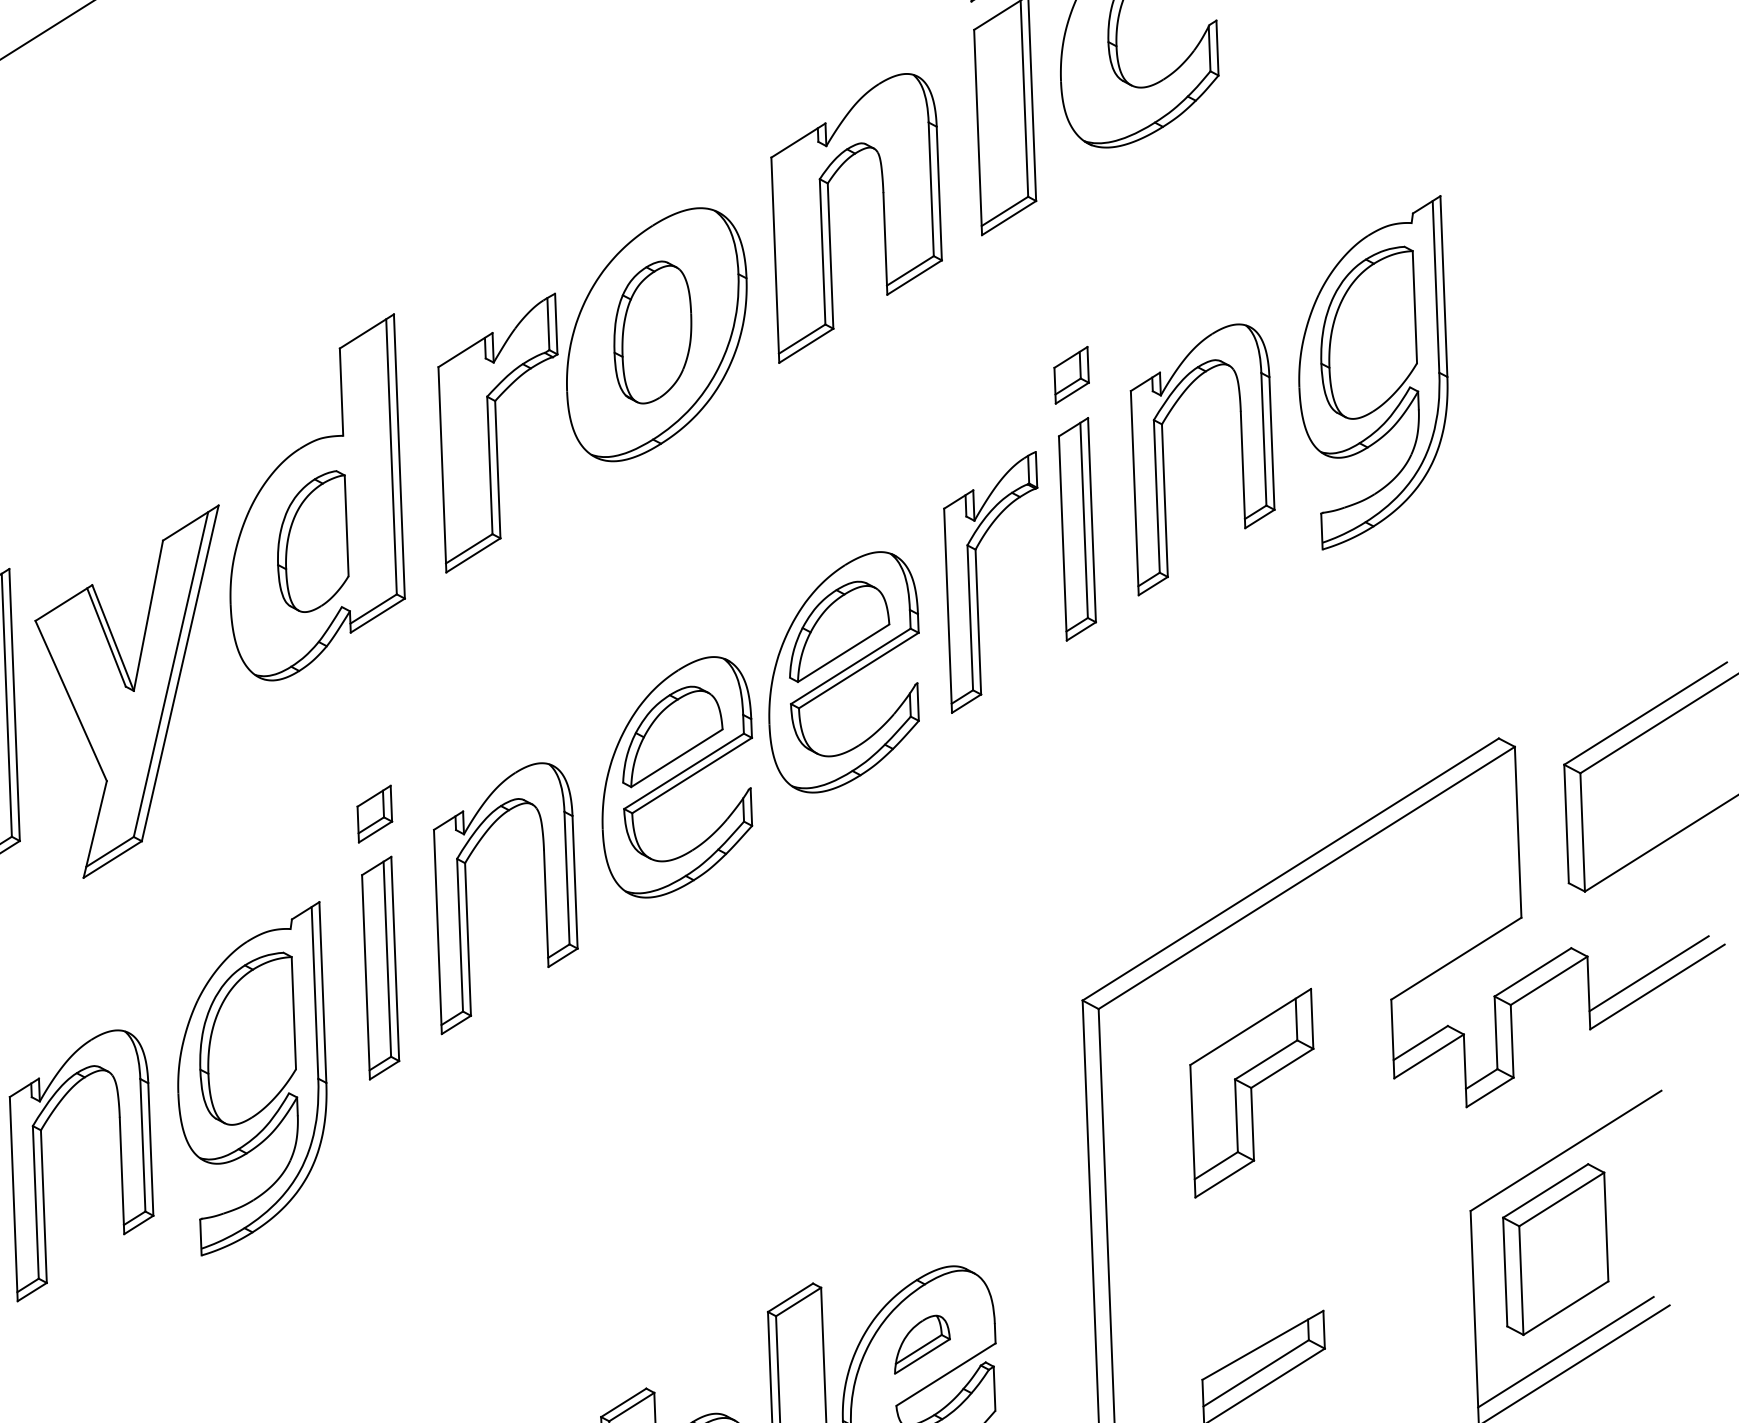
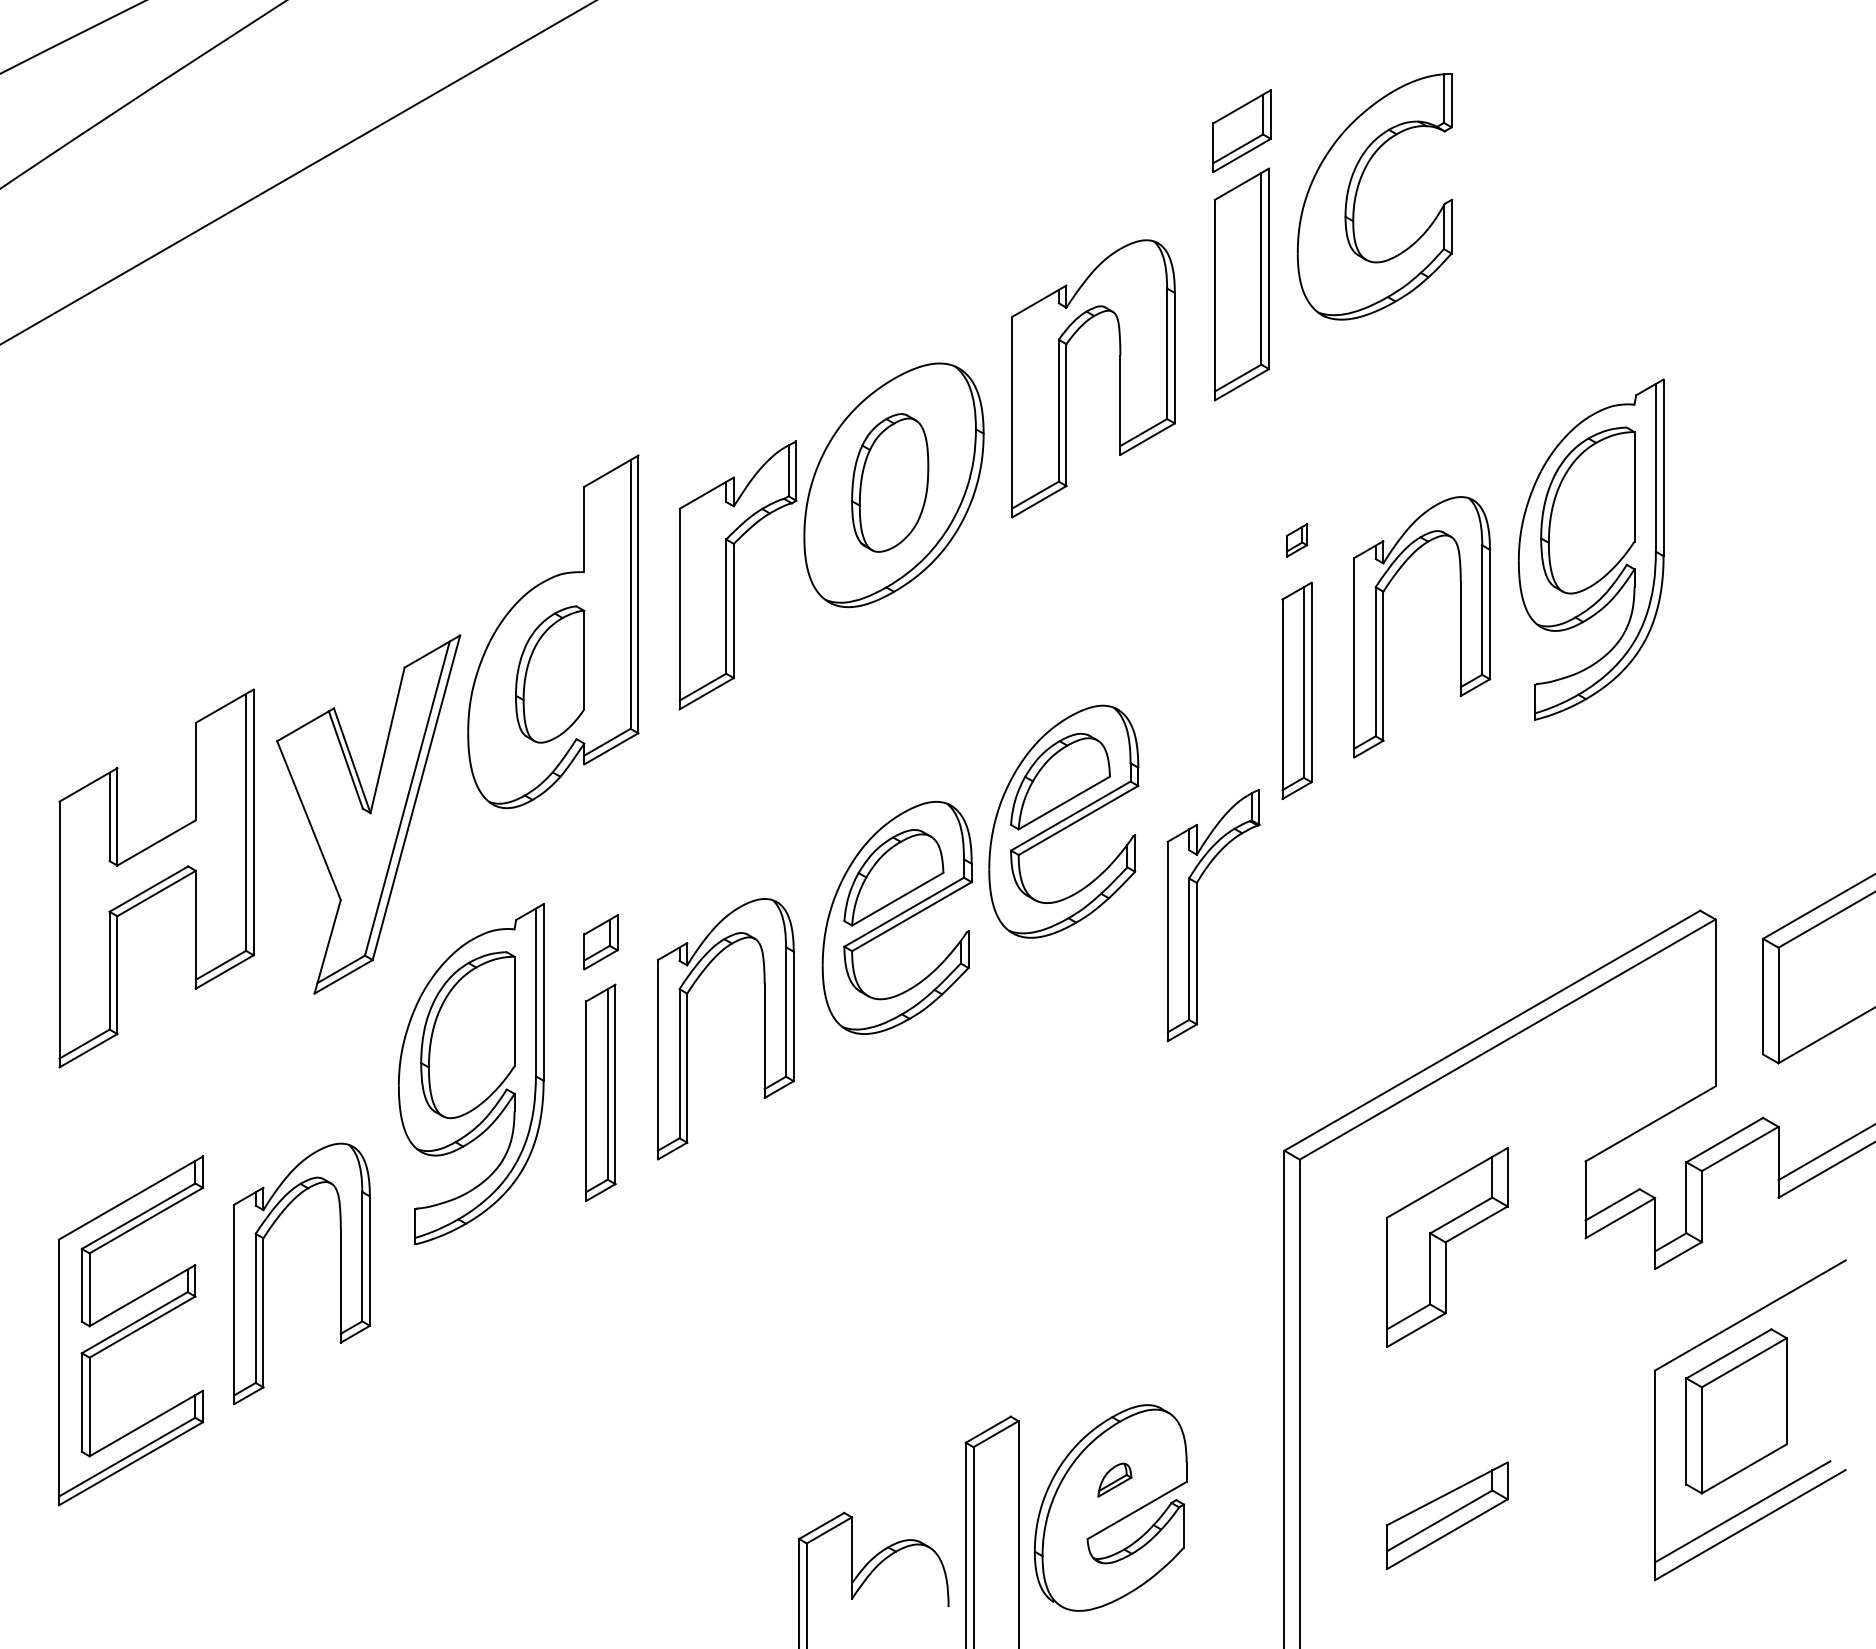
part: (1070, 375) -> (1296, 540), size x0.6
part: (977, 582) -> (1197, 915), moved
part: (252, 1078) -> (471, 1073), moved
part: (921, 1343) -> (1114, 1479), size x0.6

